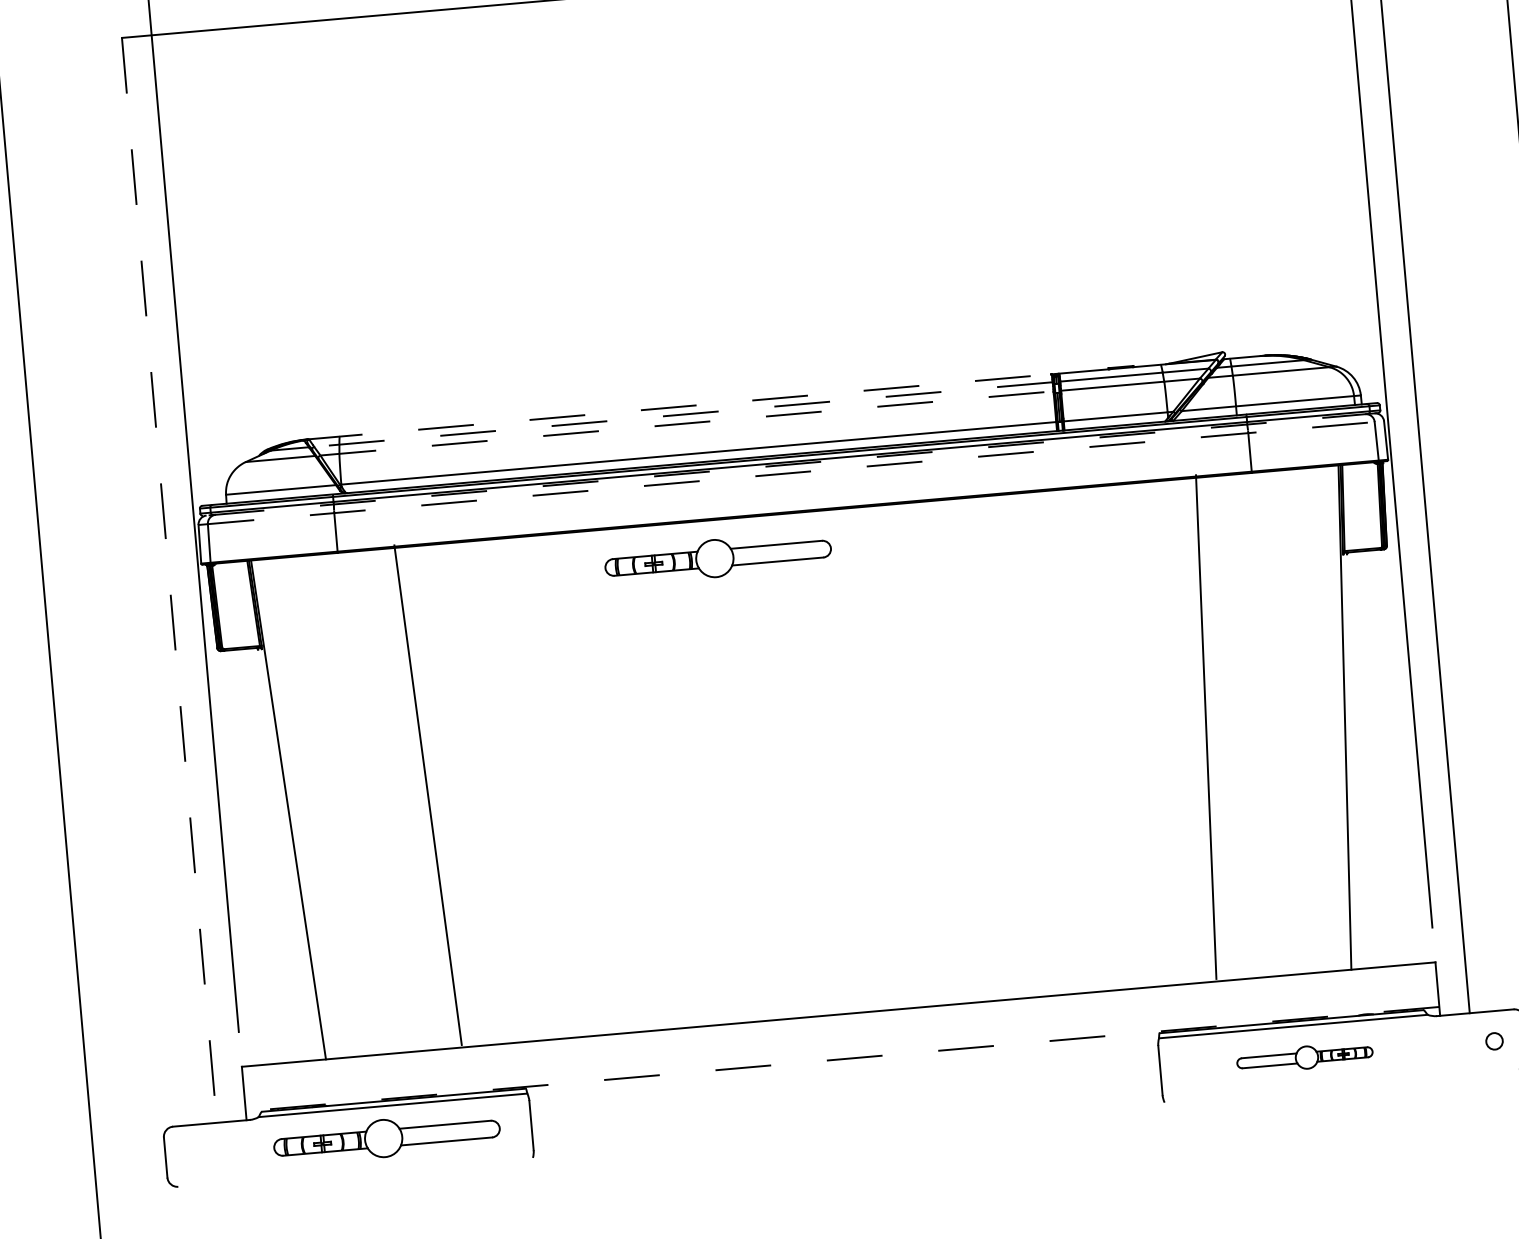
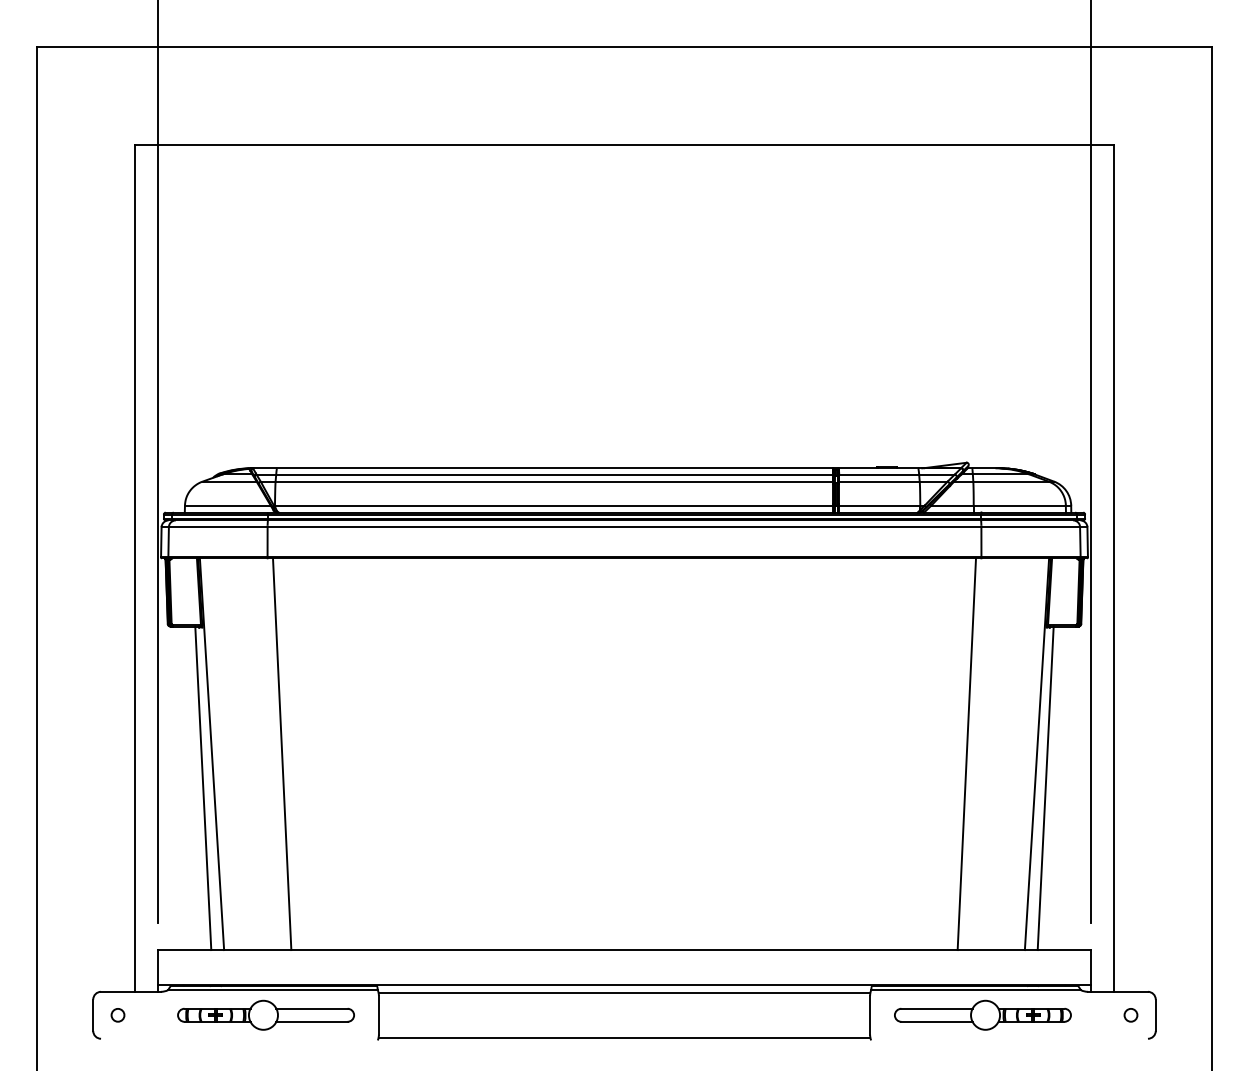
line: (678, 407) -> (541, 468), dashed -> solid
line: (682, 414) -> (544, 474), dashed -> solid
line: (687, 423) -> (547, 481), dashed -> solid
line: (790, 464) -> (624, 520), dashed -> solid
line: (791, 473) -> (624, 527), dashed -> solid
part: (717, 557) -> (561, 587), removed
line: (169, 580) -> (135, 568), dashed -> solid
line: (1205, 727) -> (966, 754), moved
line: (1359, 760) -> (1045, 788), added
line: (428, 795) -> (282, 754), moved
line: (281, 854) -> (203, 788), added
part: (1304, 1056) -> (982, 1014), size x1.67
line: (842, 1058) -> (624, 984), dashed -> solid
line: (843, 1068) -> (624, 992), added
line: (848, 1126) -> (624, 1037), added
circle: (196, 1155) -> (117, 1015), added

